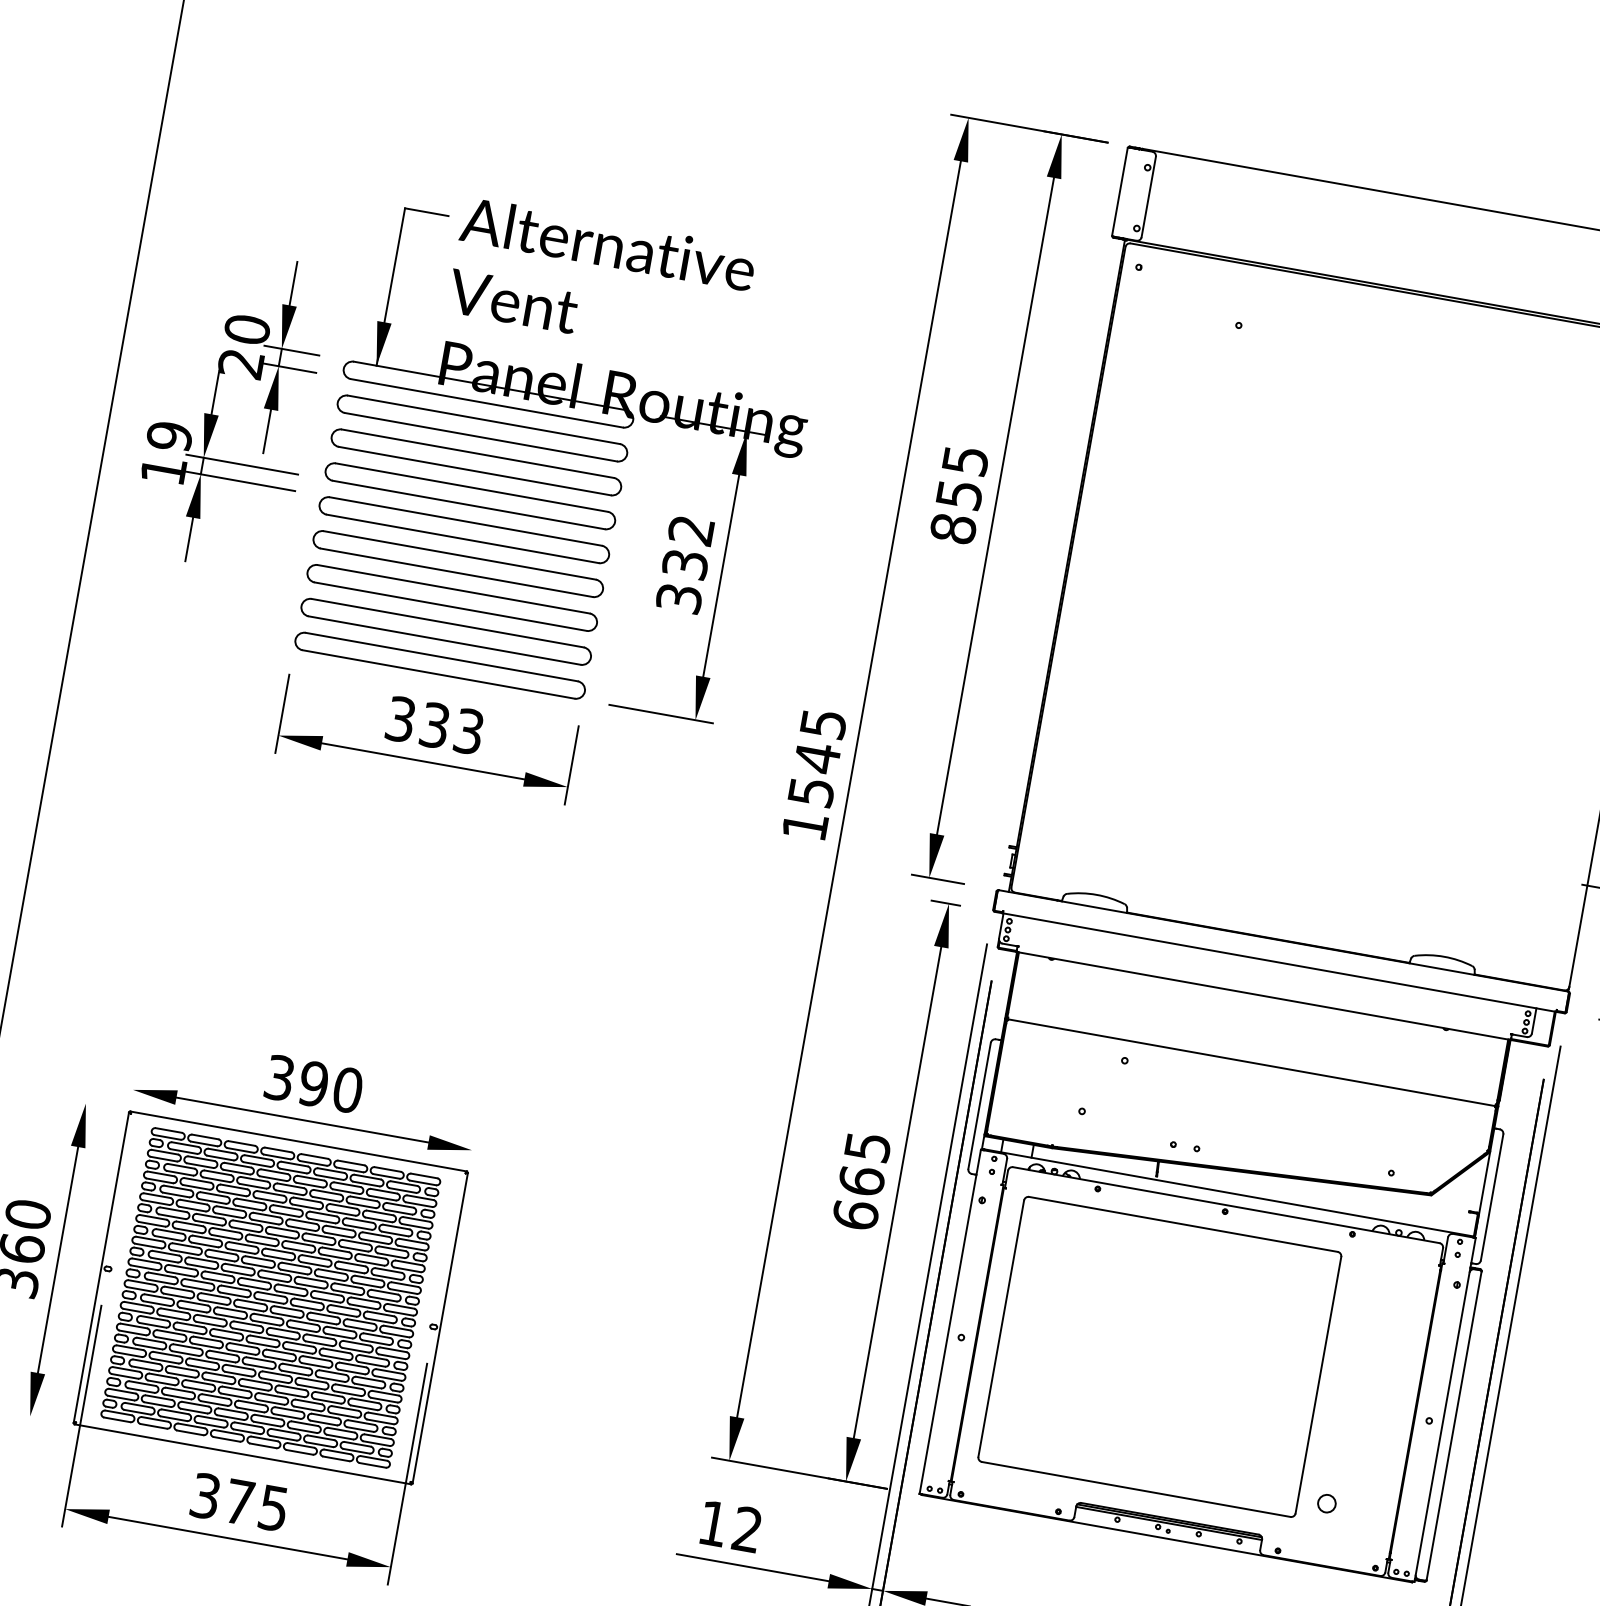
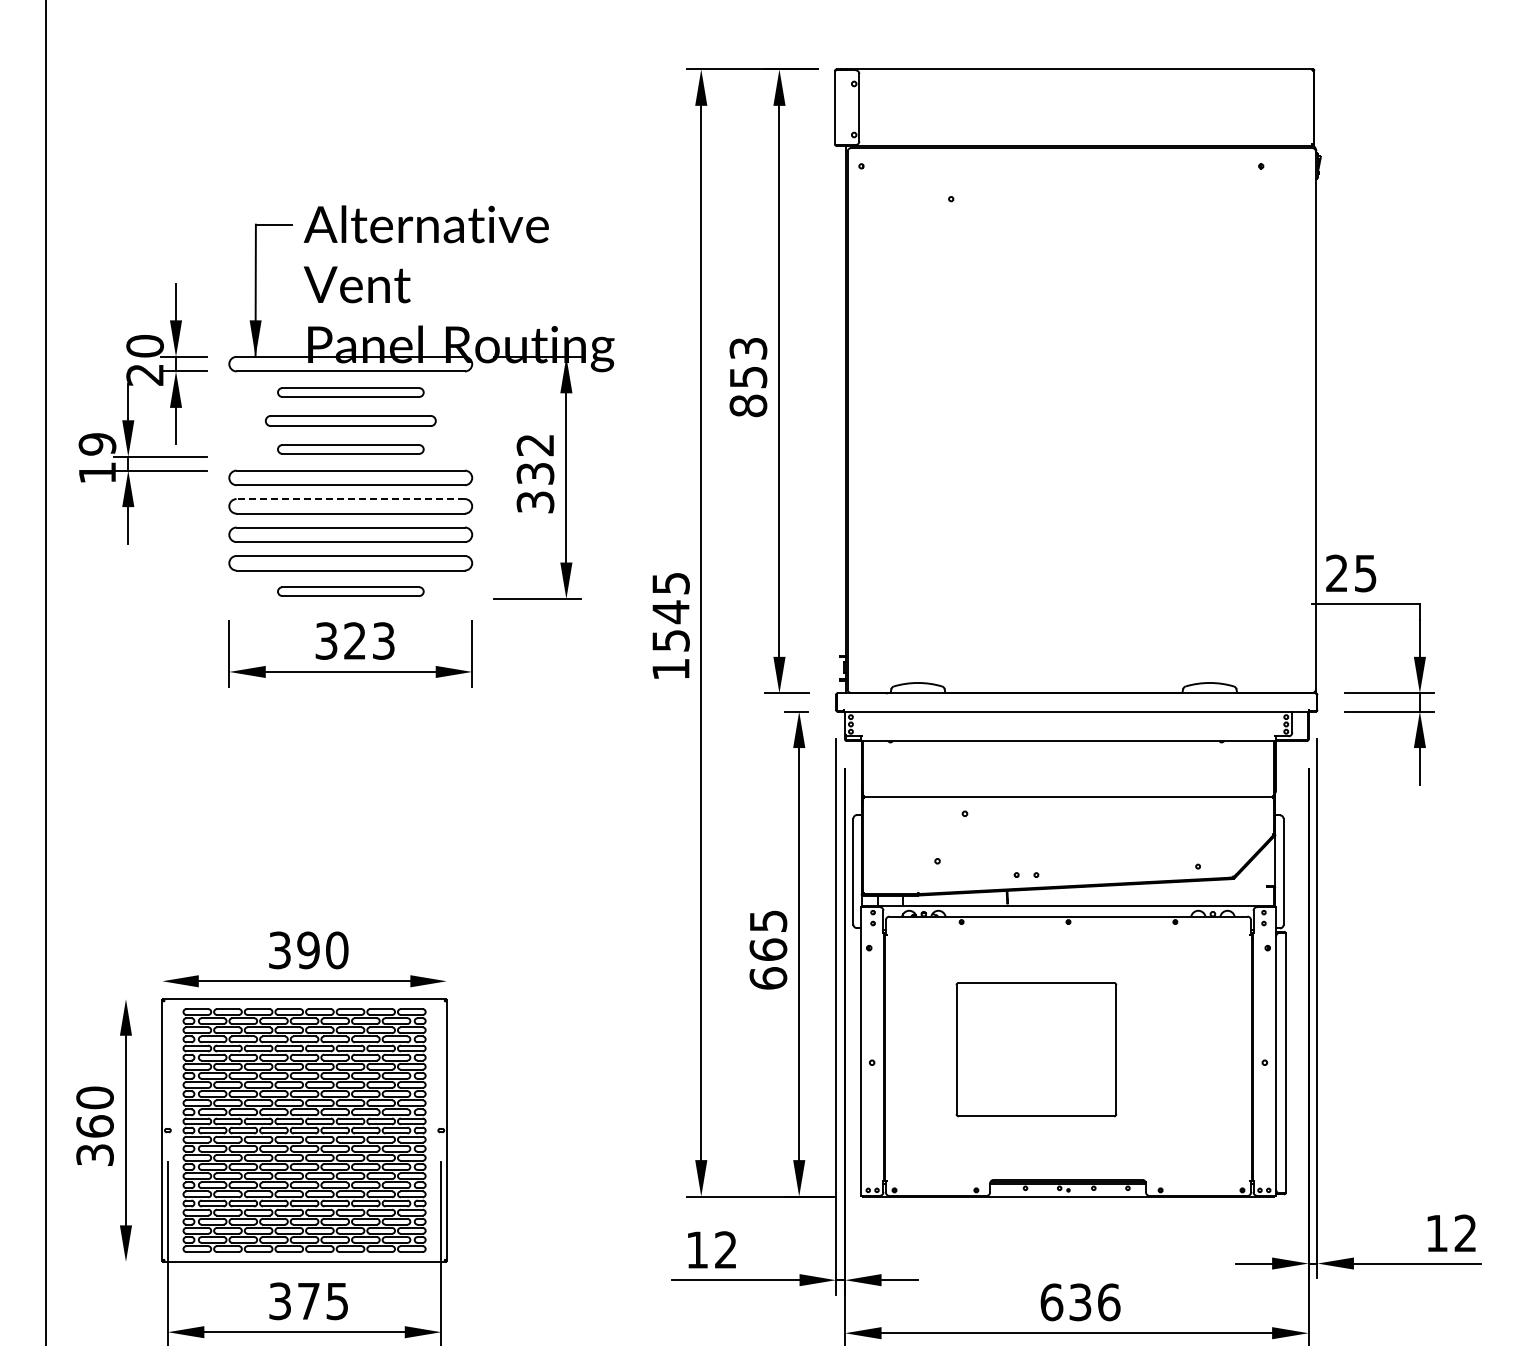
part: (482, 428) -> (350, 392), size x0.6
text: (964, 460) -> (747, 348), 855 -> 853
part: (476, 461) -> (350, 420), size x0.7
part: (470, 496) -> (350, 449), size x0.6
line: (459, 555) -> (350, 499), solid -> dashed
part: (439, 665) -> (350, 591), size x0.6
text: (434, 724) -> (354, 640), 333 -> 323
part: (1159, 1356) -> (1036, 1049), size x0.6
circle: (1326, 1503) -> (1193, 1144), removed

